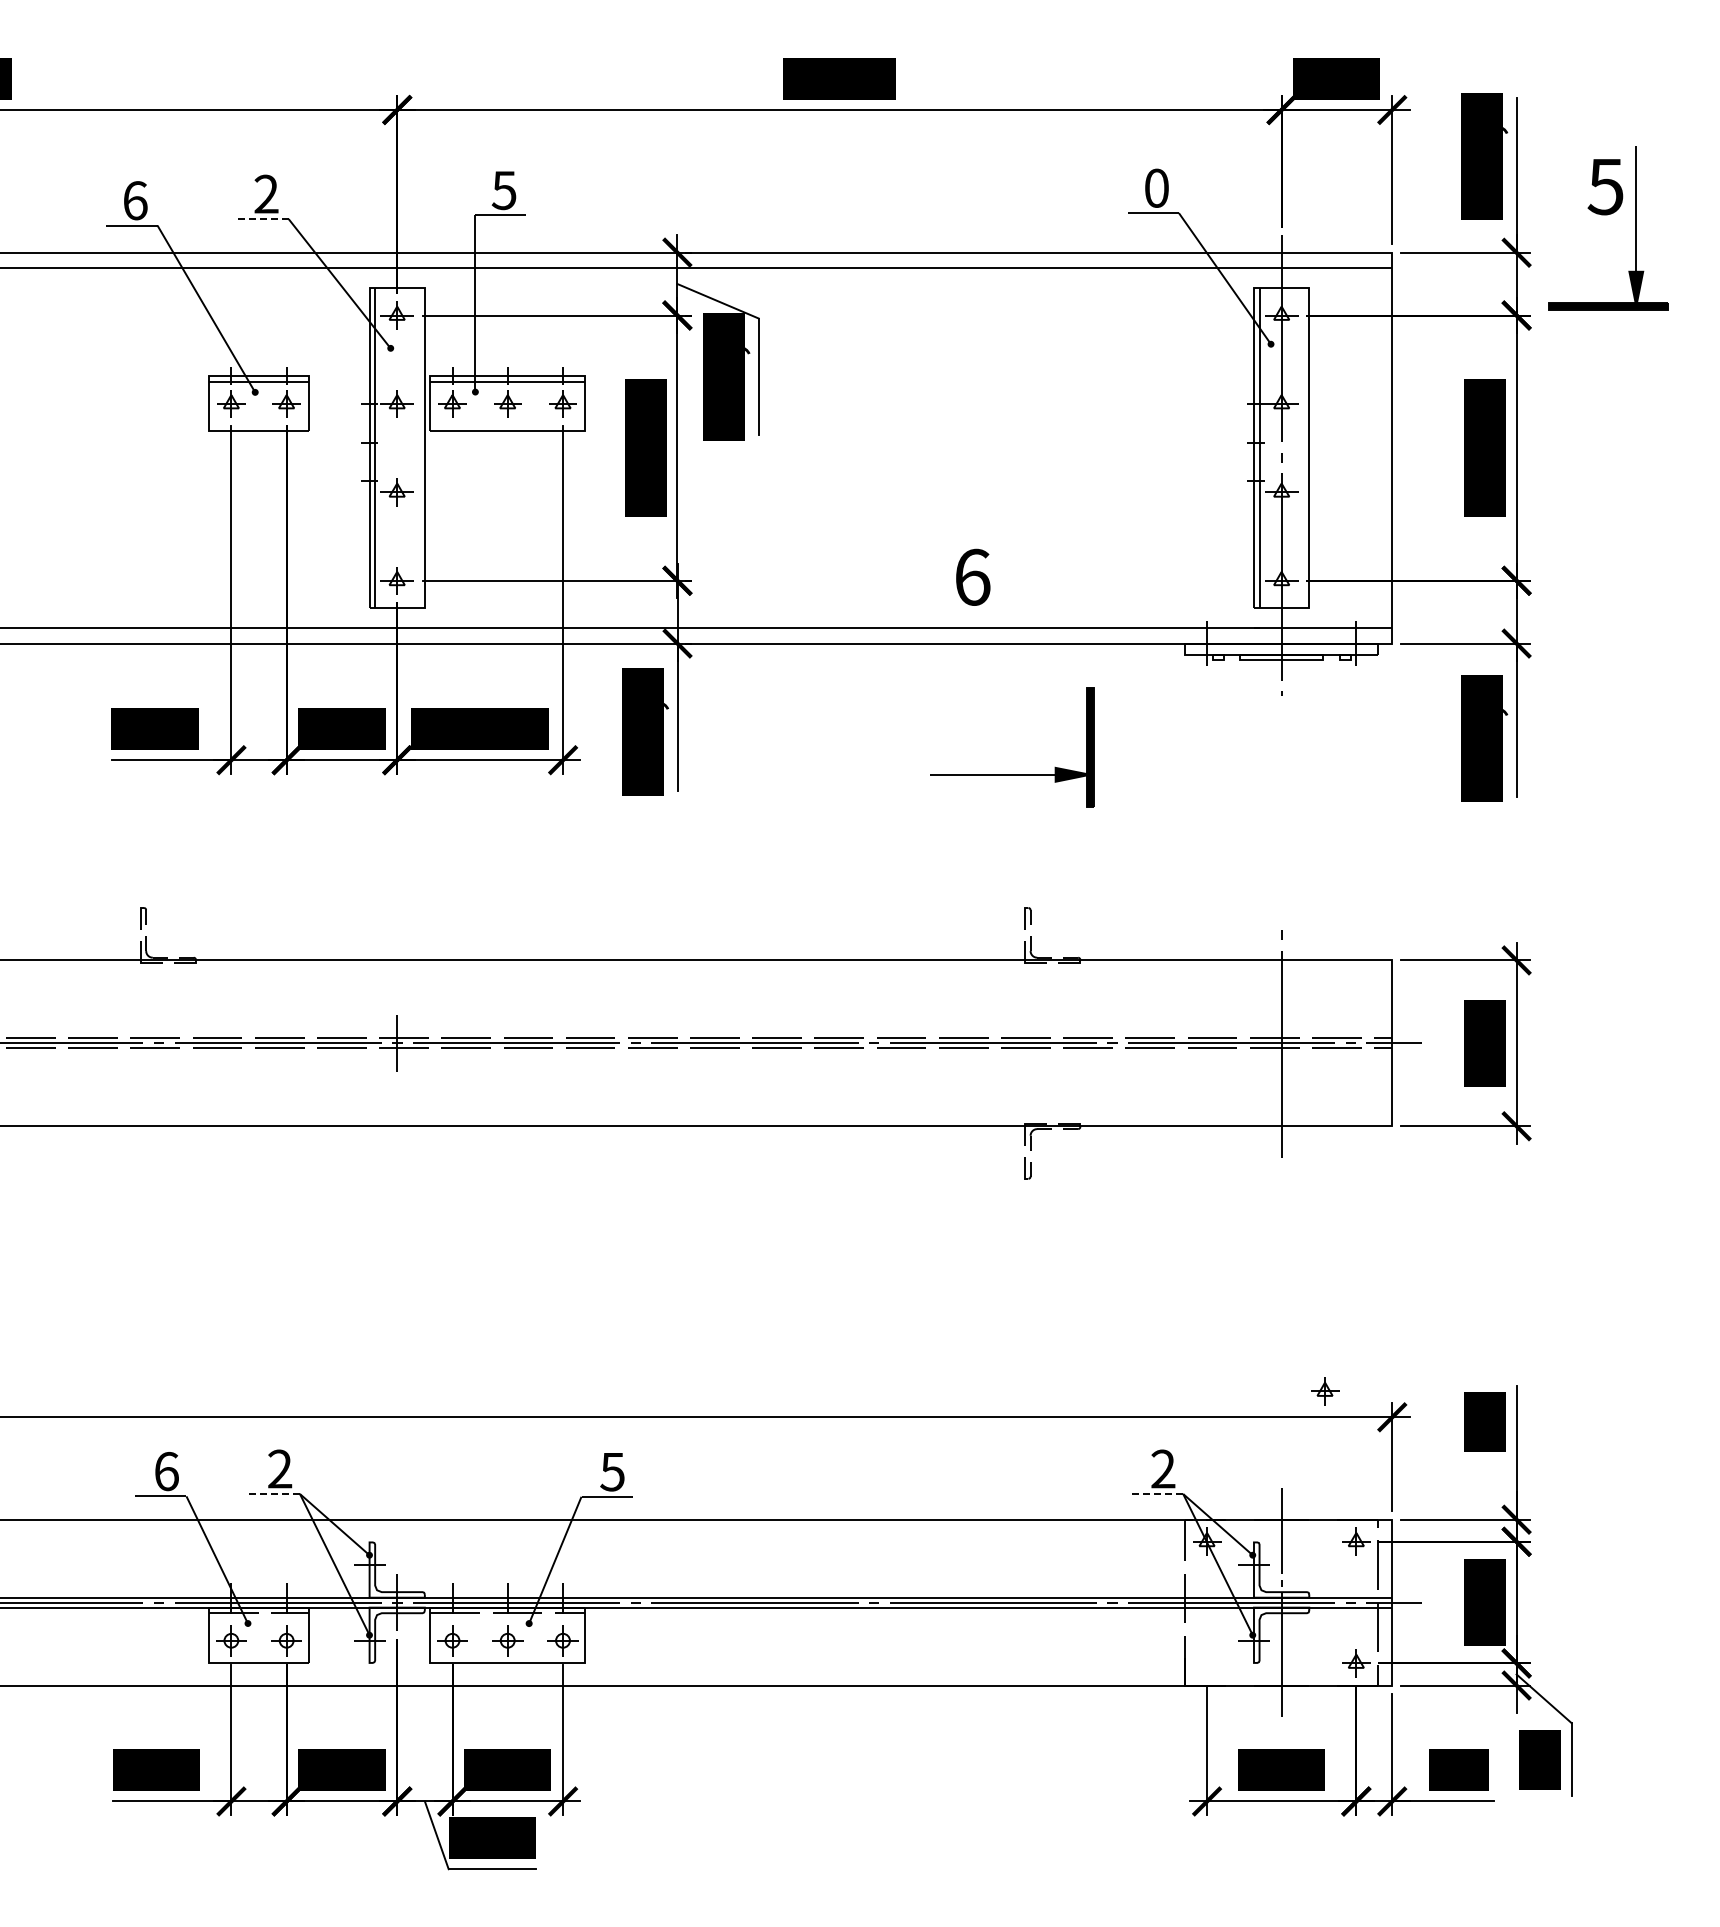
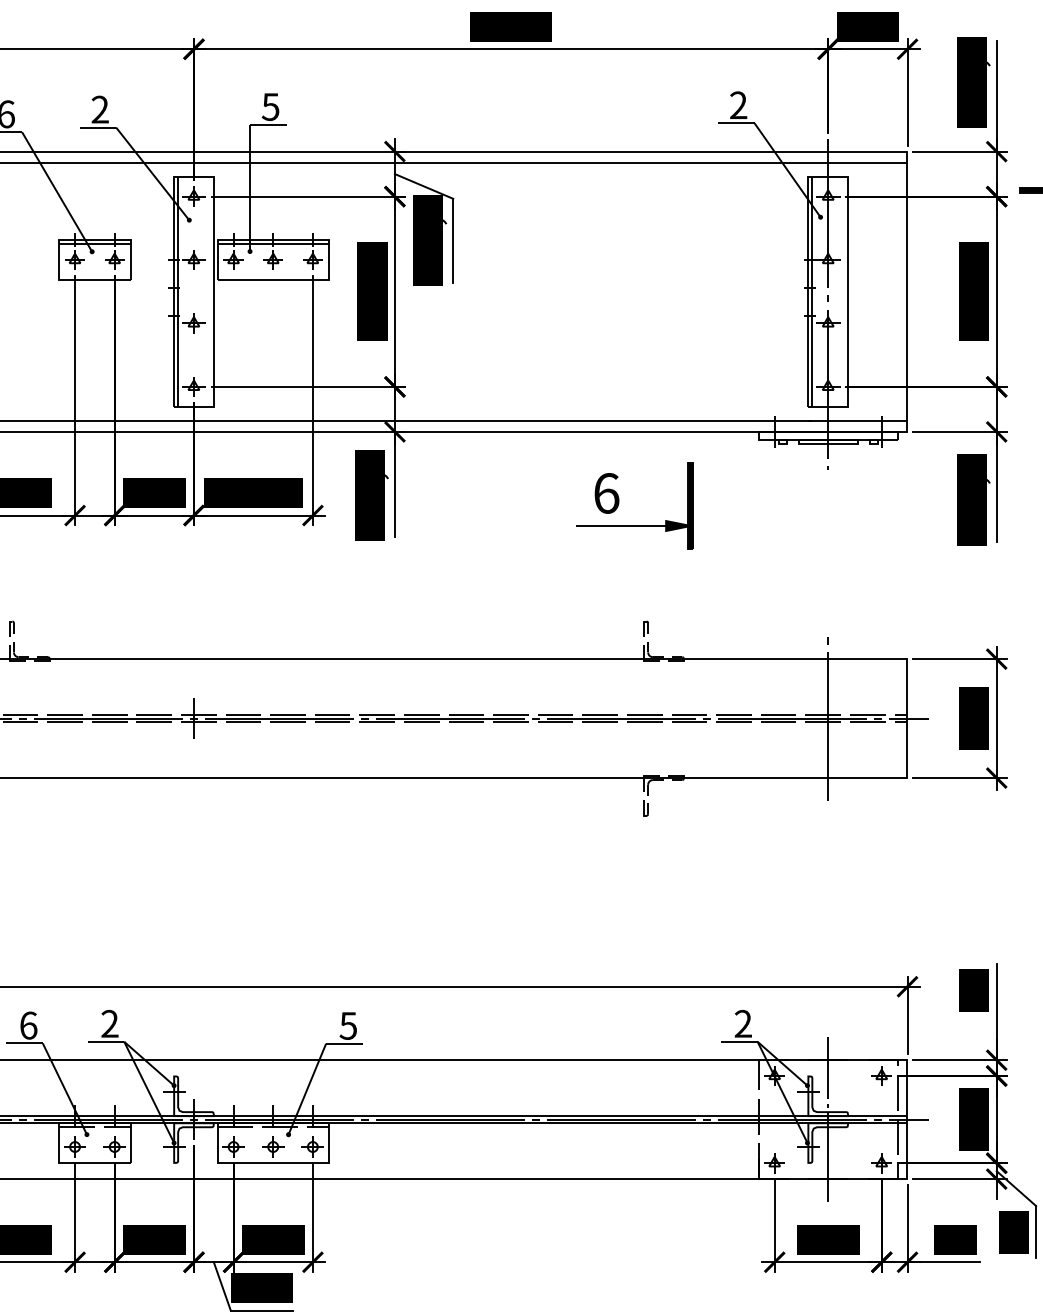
text: (1156, 187) -> (738, 104), 0 -> 2
line: (263, 219) -> (98, 127), dashed -> solid
text: (973, 576) -> (607, 492), moved
part: (1325, 1391) -> (775, 1163), moved
line: (274, 1494) -> (105, 1042), dashed -> solid
line: (1157, 1494) -> (739, 1042), dashed -> solid

